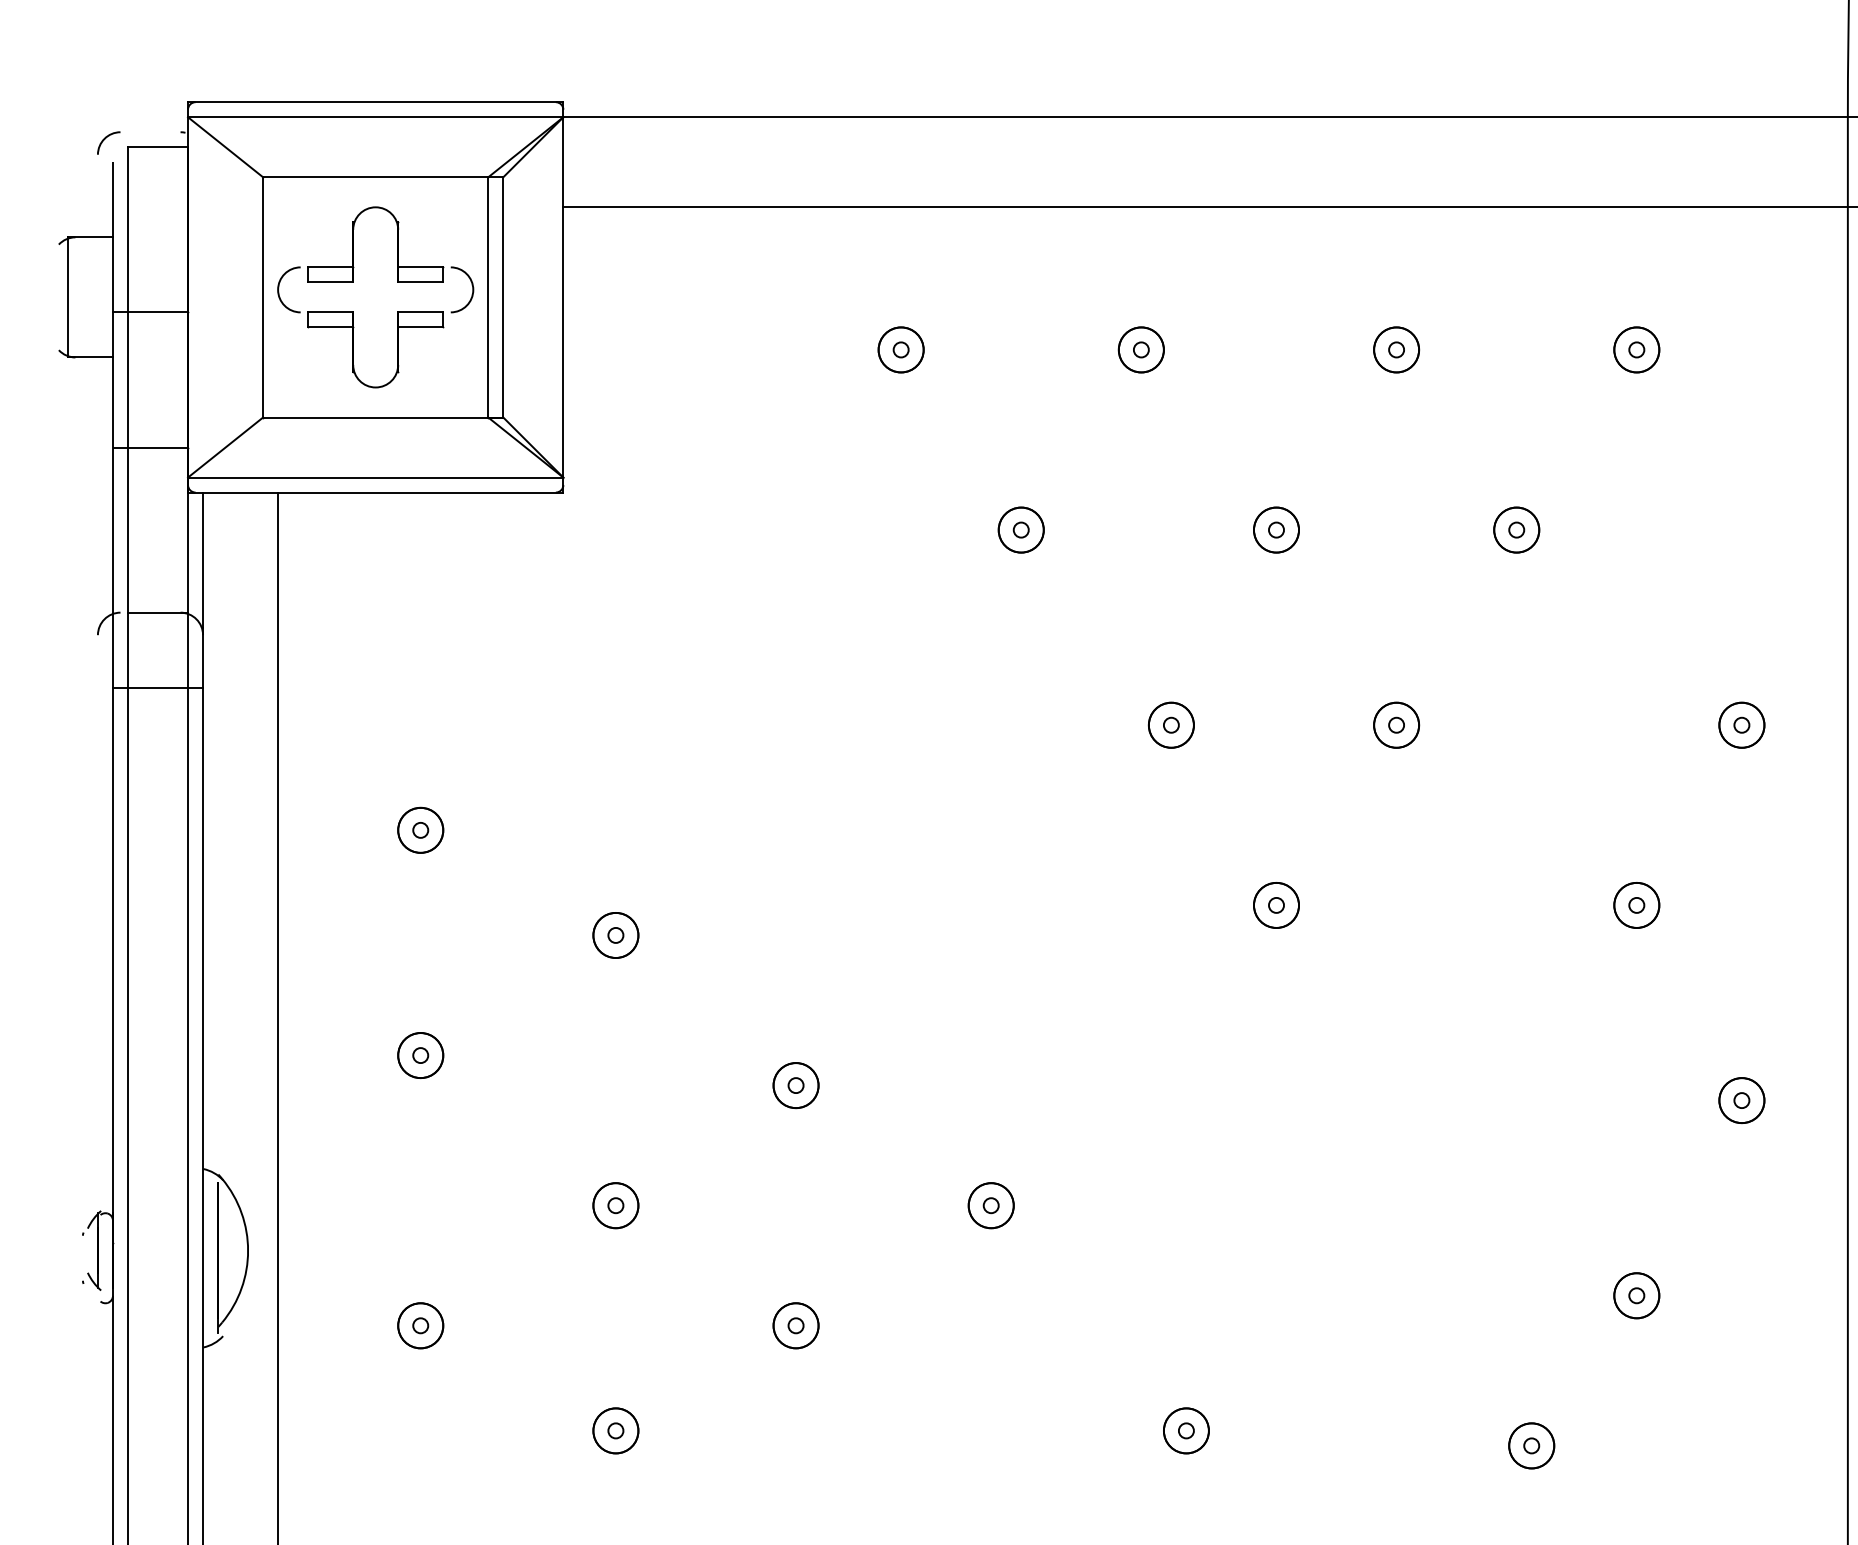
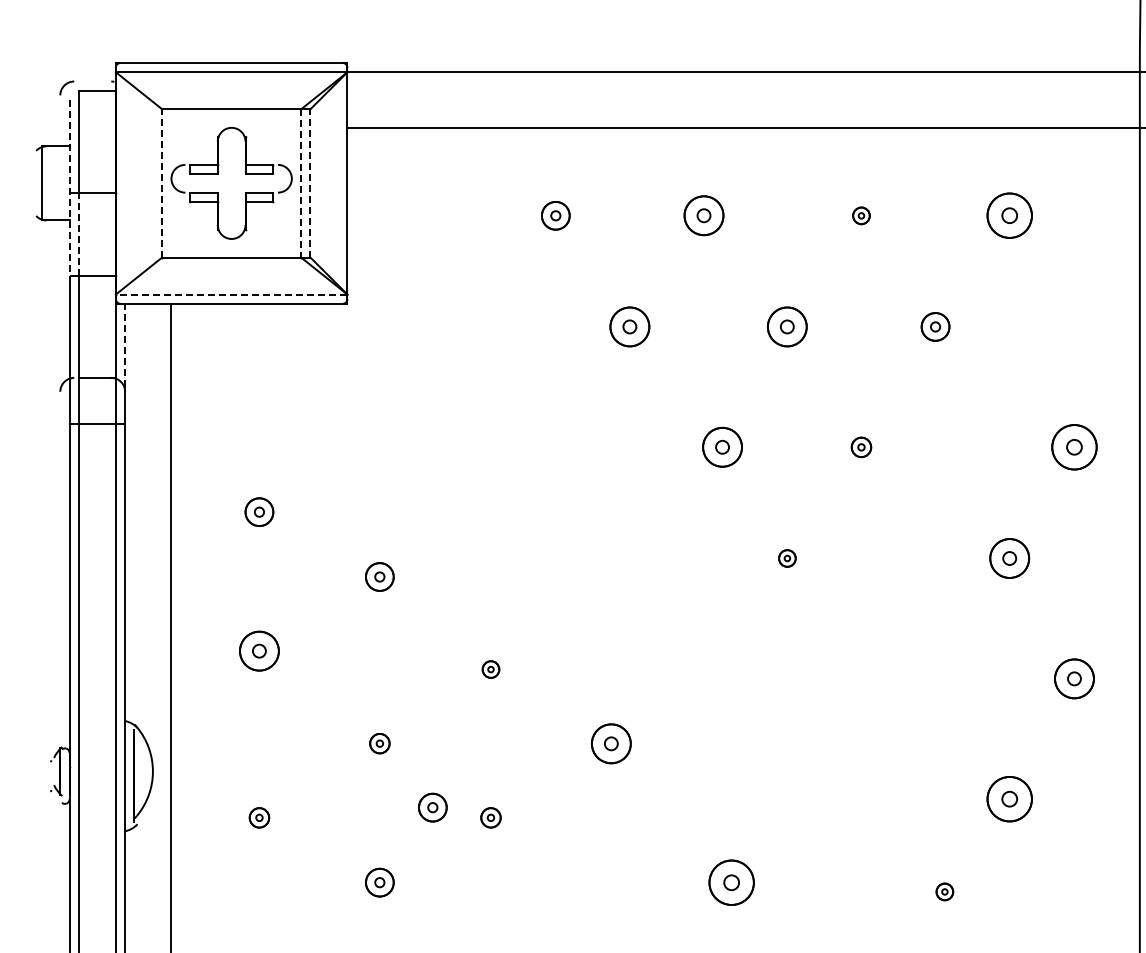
line: (263, 295) -> (162, 182), solid -> dashed
line: (503, 295) -> (310, 182), solid -> dashed
line: (488, 297) -> (301, 183), solid -> dashed
line: (112, 305) -> (69, 188), solid -> dashed
part: (1140, 349) -> (703, 215), size x1.4
part: (1396, 349) -> (861, 215), size x0.6
part: (1636, 349) -> (1009, 215), size x1.6
line: (127, 380) -> (78, 234), solid -> dashed
line: (375, 477) -> (231, 294), solid -> dashed
part: (1020, 529) -> (629, 326), size x1.4
part: (1276, 529) -> (787, 326), size x1.4
line: (203, 560) -> (125, 345), solid -> dashed
part: (1171, 725) -> (722, 447), size x1.4
part: (1396, 725) -> (861, 447), size x0.7
part: (1741, 725) -> (1074, 447), size x1.6
part: (1276, 905) -> (787, 558), size x0.6
part: (1636, 905) -> (1009, 558), size x1.4
part: (420, 1054) -> (259, 650), size x1.4
part: (795, 1085) -> (490, 669), size x0.6
part: (1741, 1099) -> (1074, 678), size x1.4
part: (615, 1205) -> (379, 743), size x0.7
part: (991, 1205) -> (611, 743), size x1.4
part: (1636, 1296) -> (1009, 799), size x1.6
part: (701, 1309) -> (432, 807), added
part: (420, 1325) -> (259, 817), size x0.7
part: (795, 1325) -> (490, 817), size x0.7
part: (1185, 1430) -> (731, 882), size x1.6
part: (1531, 1445) -> (944, 891), size x0.6

